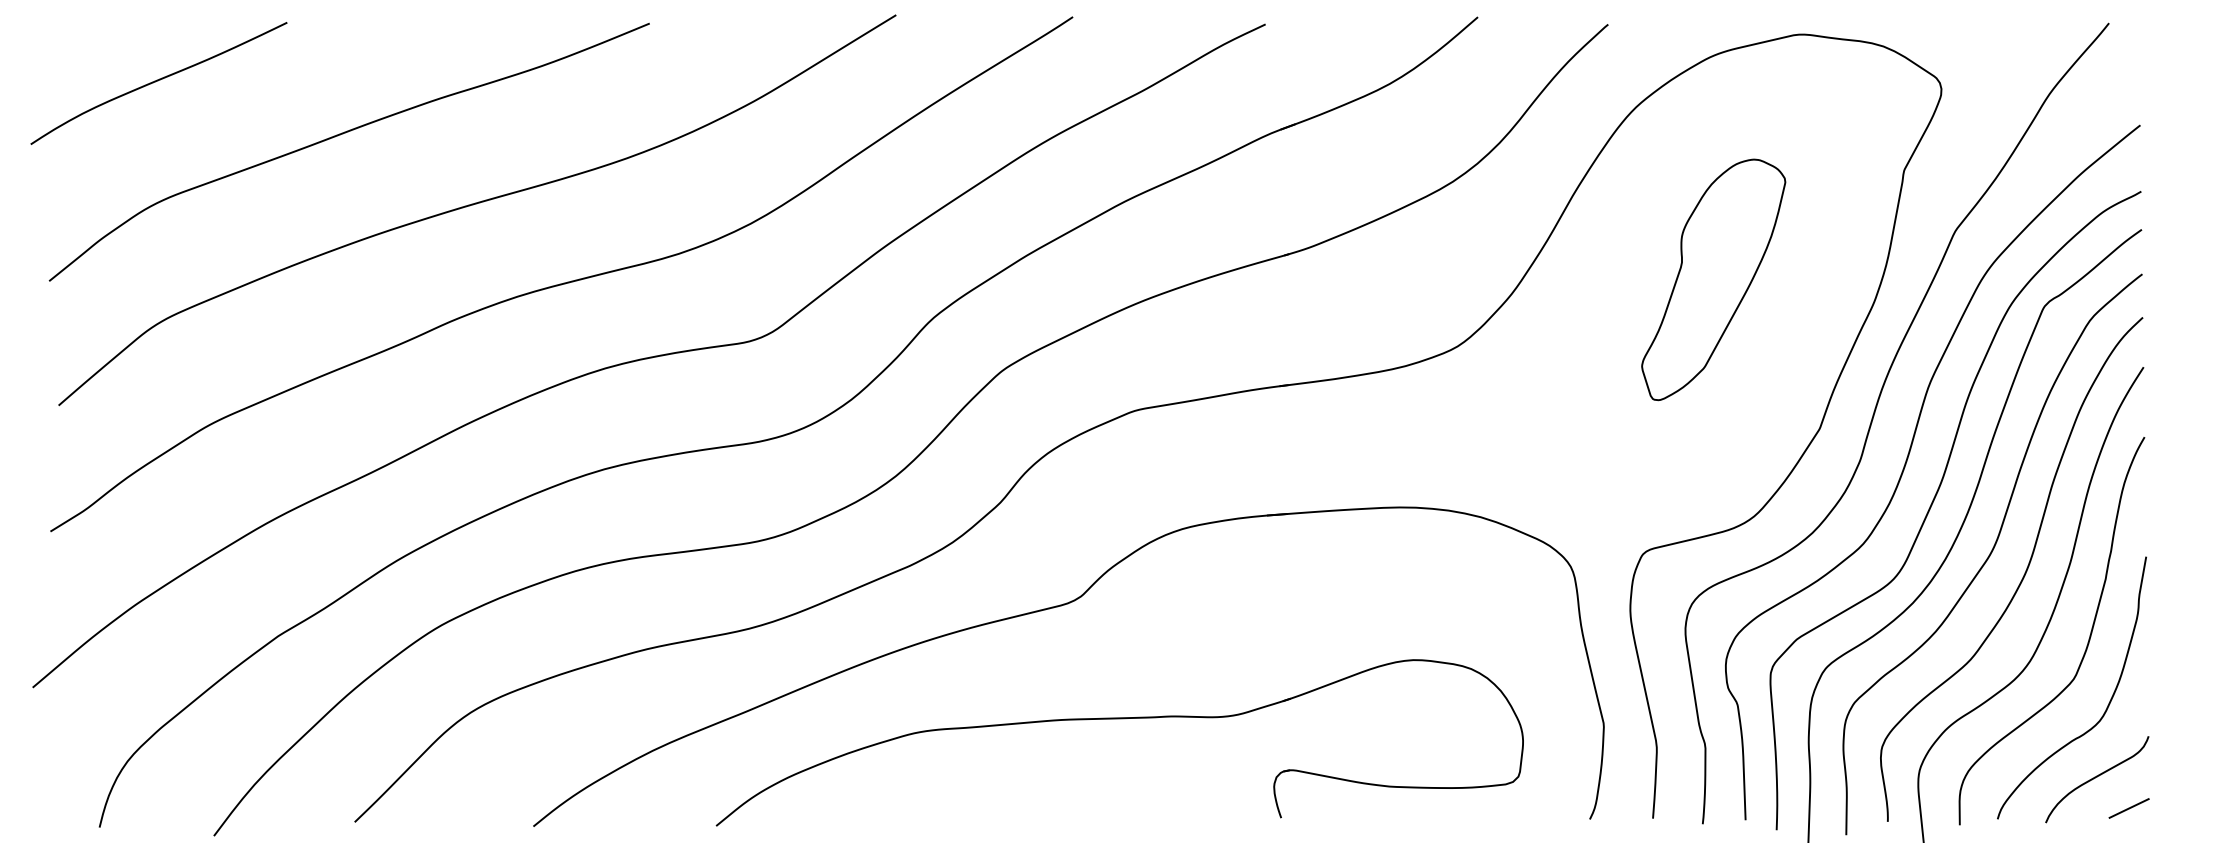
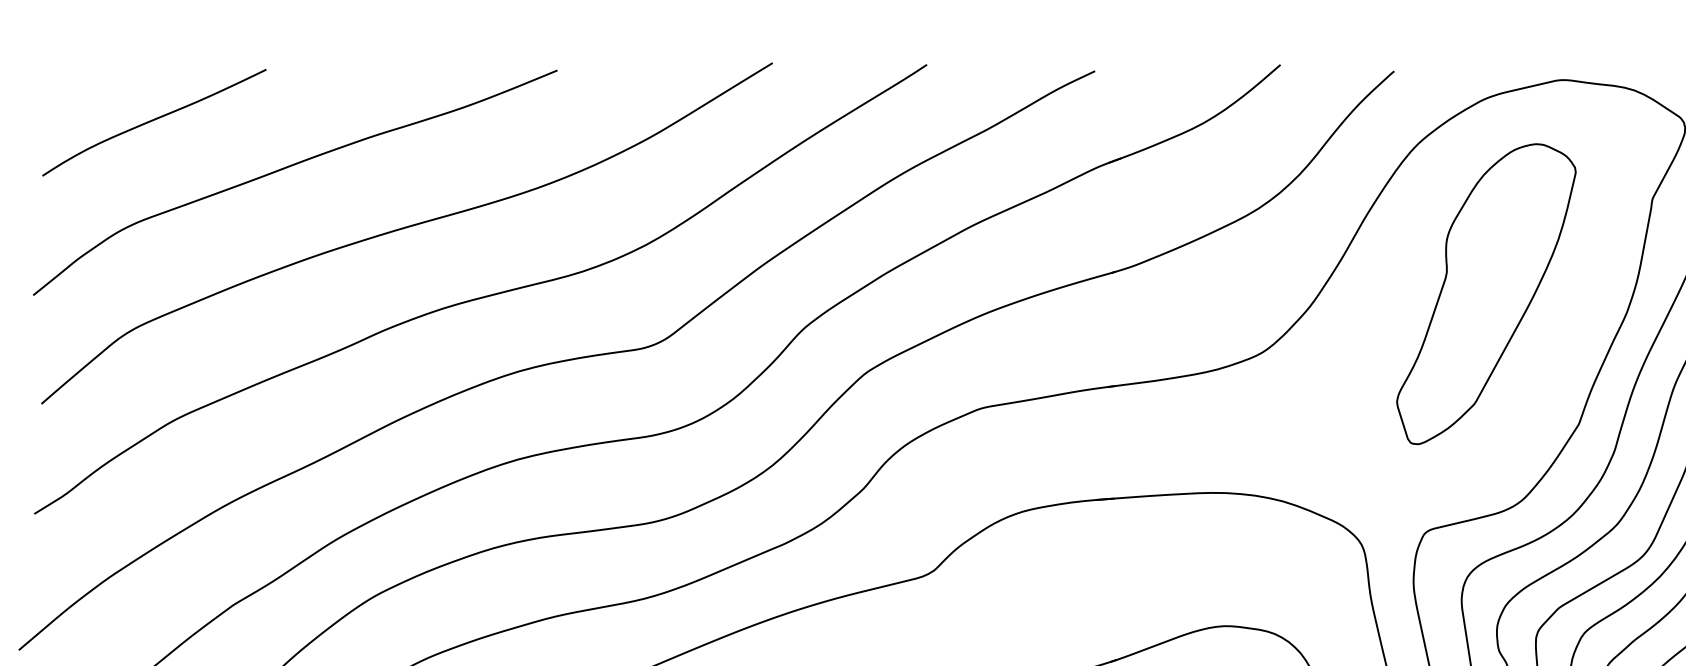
curve: (158, 81) -> (153, 121), moved
part: (1713, 279) -> (1486, 293), size x1.43

